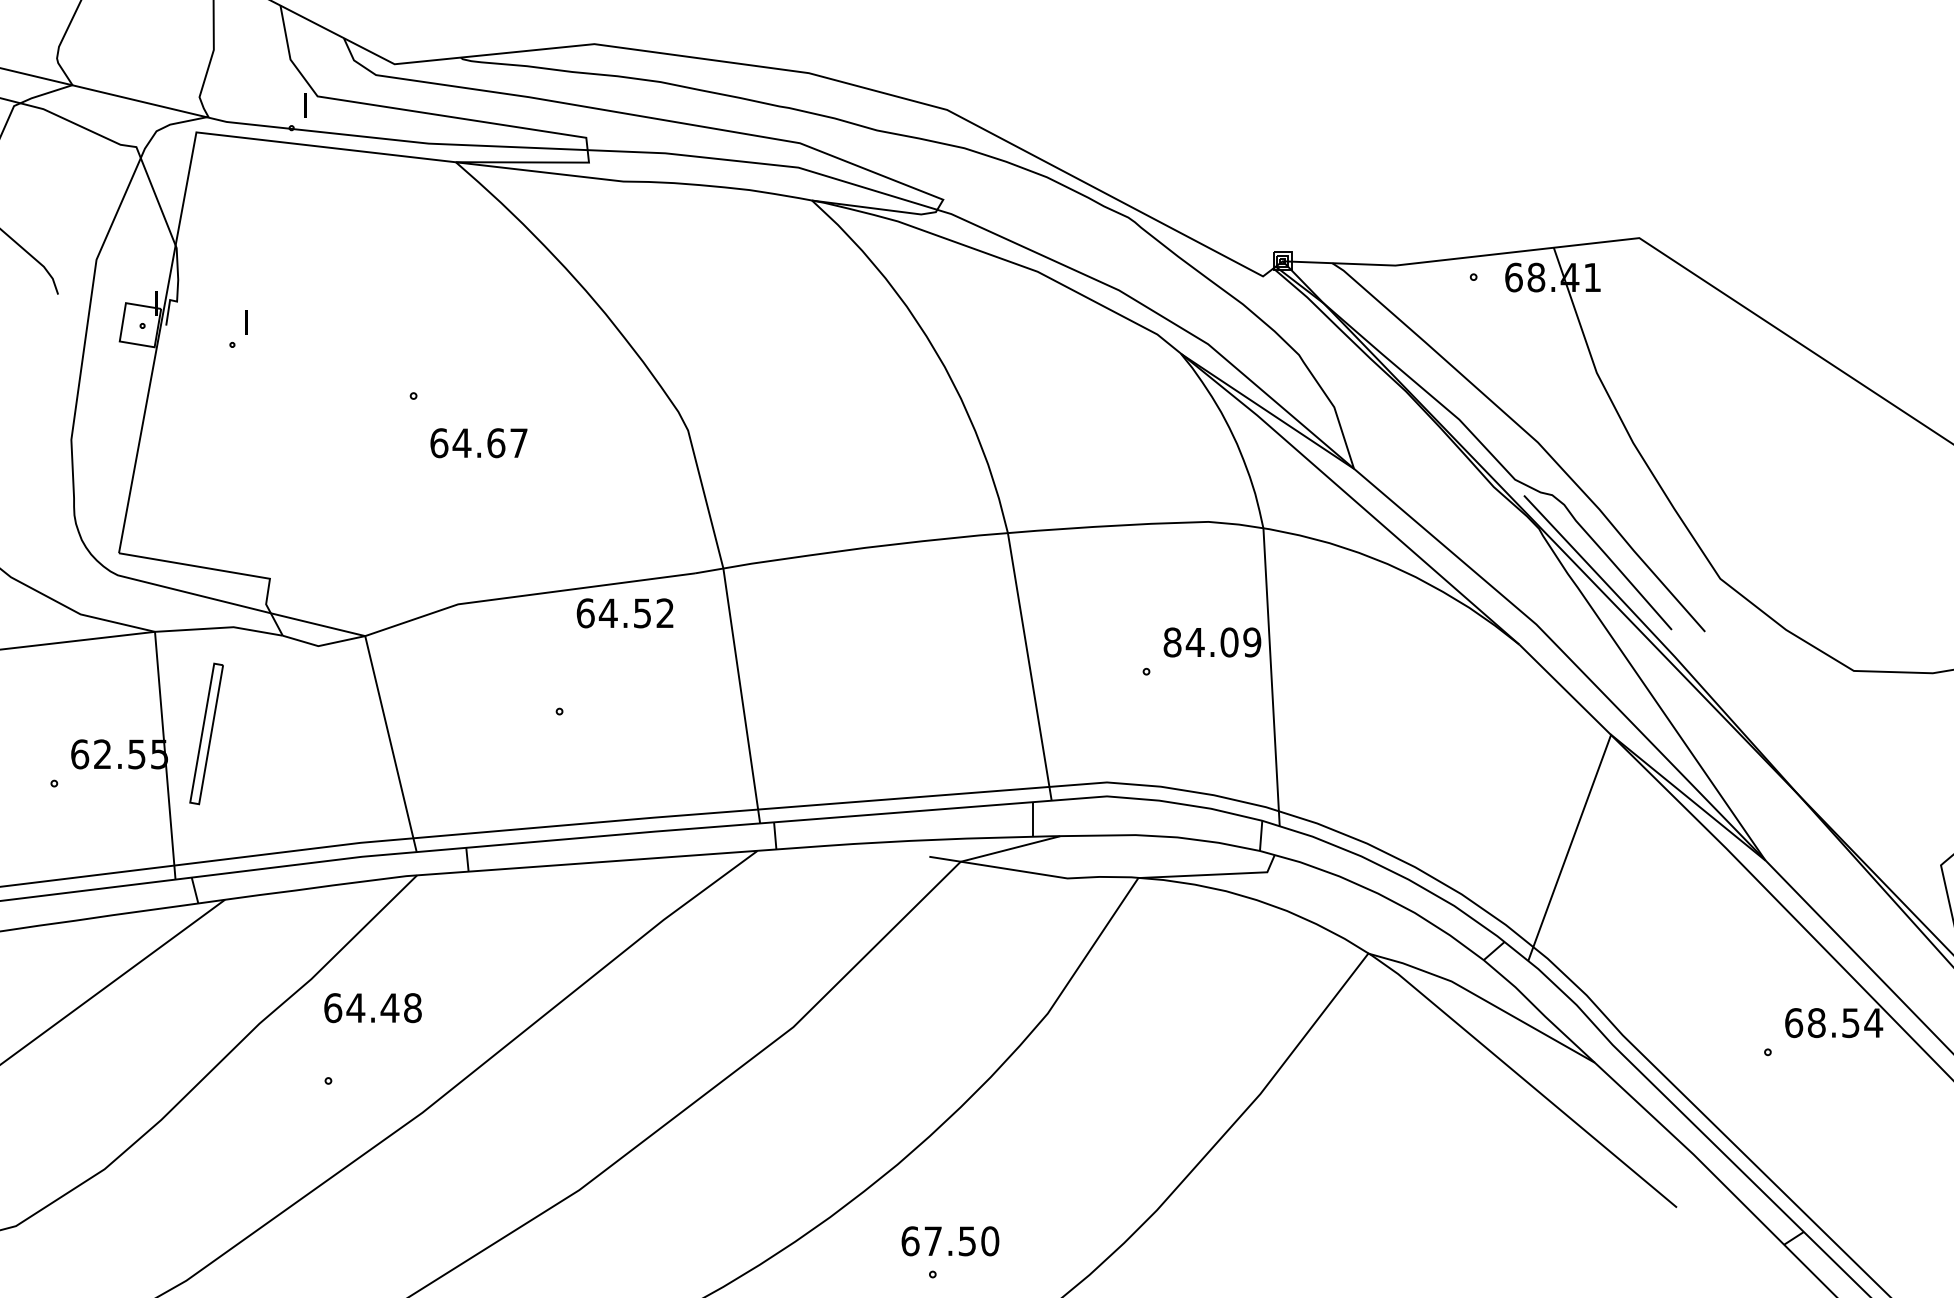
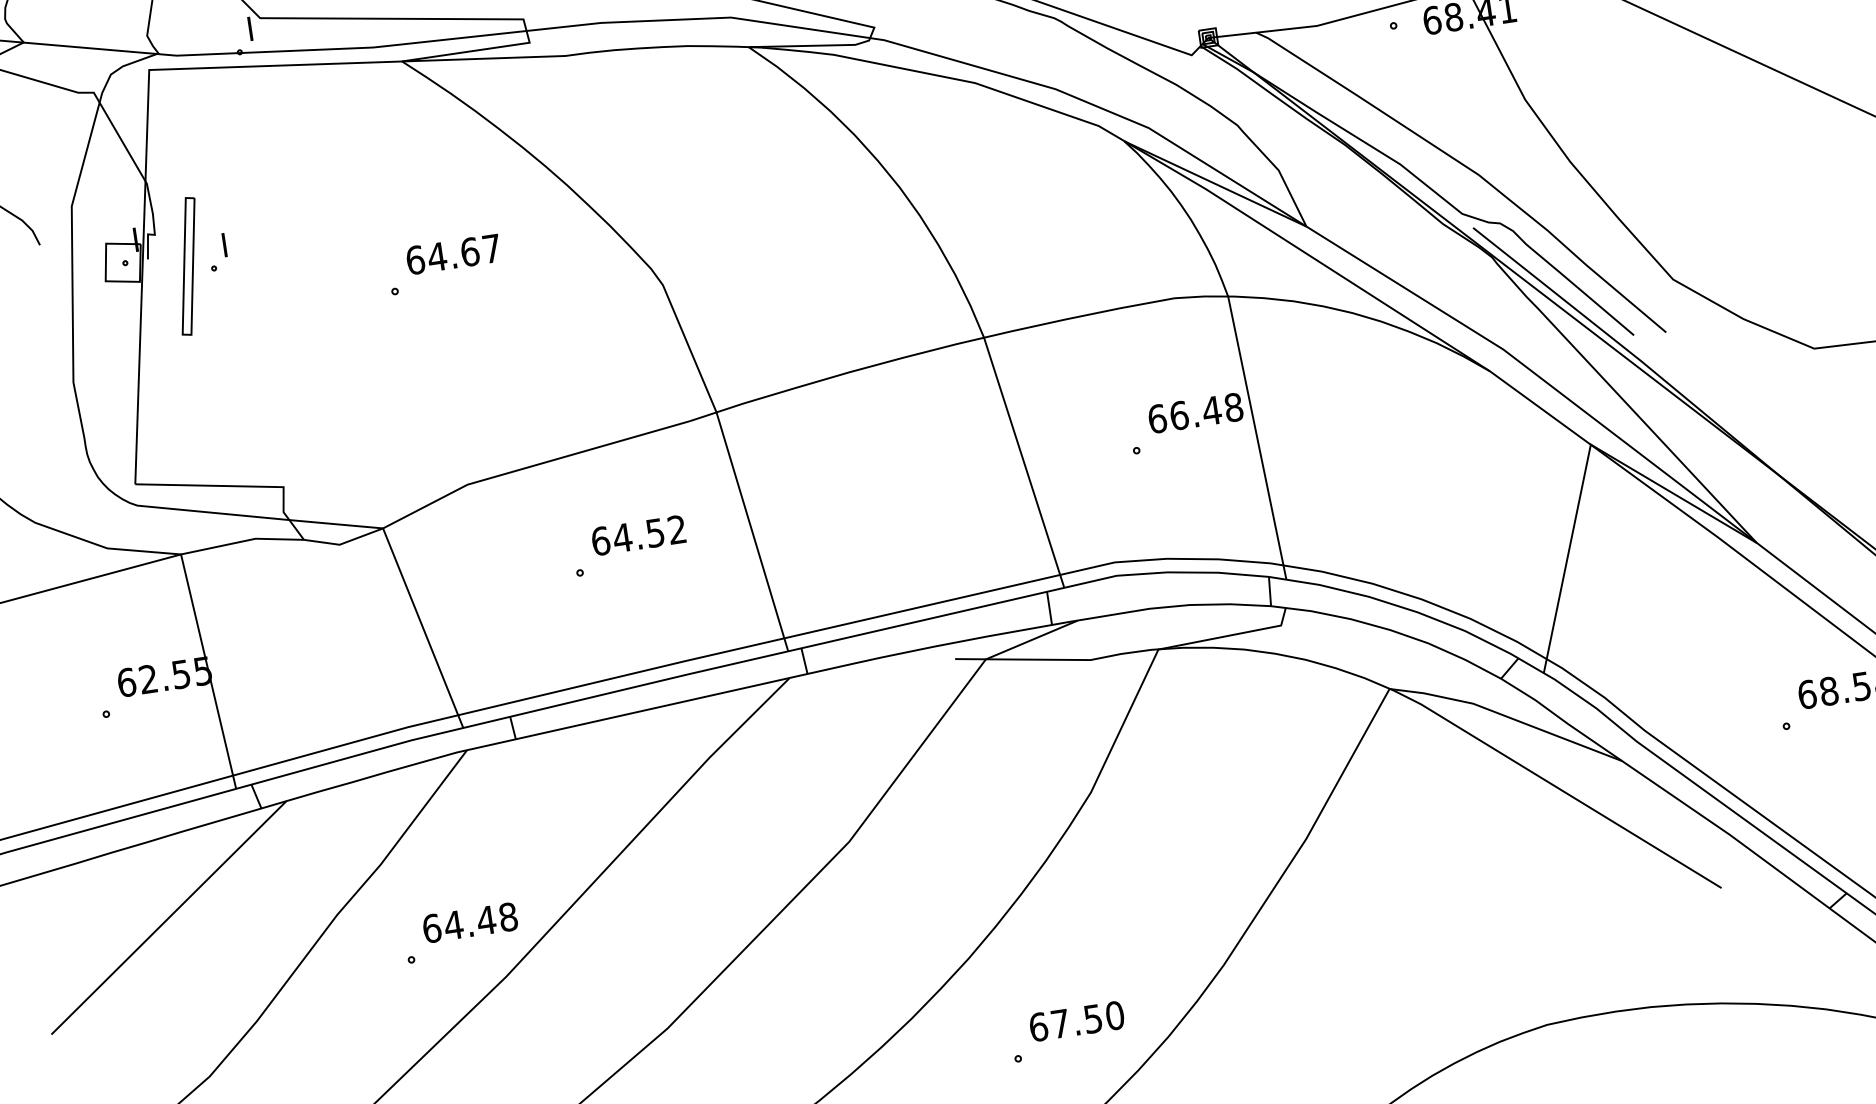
text: (478, 443) -> (453, 254), moved
text: (624, 613) -> (638, 535), moved
text: (1212, 642) -> (1195, 413), 84.09 -> 66.48
part: (206, 733) -> (188, 266), moved
text: (372, 1008) -> (469, 923), moved
text: (950, 1241) -> (1077, 1021), moved

